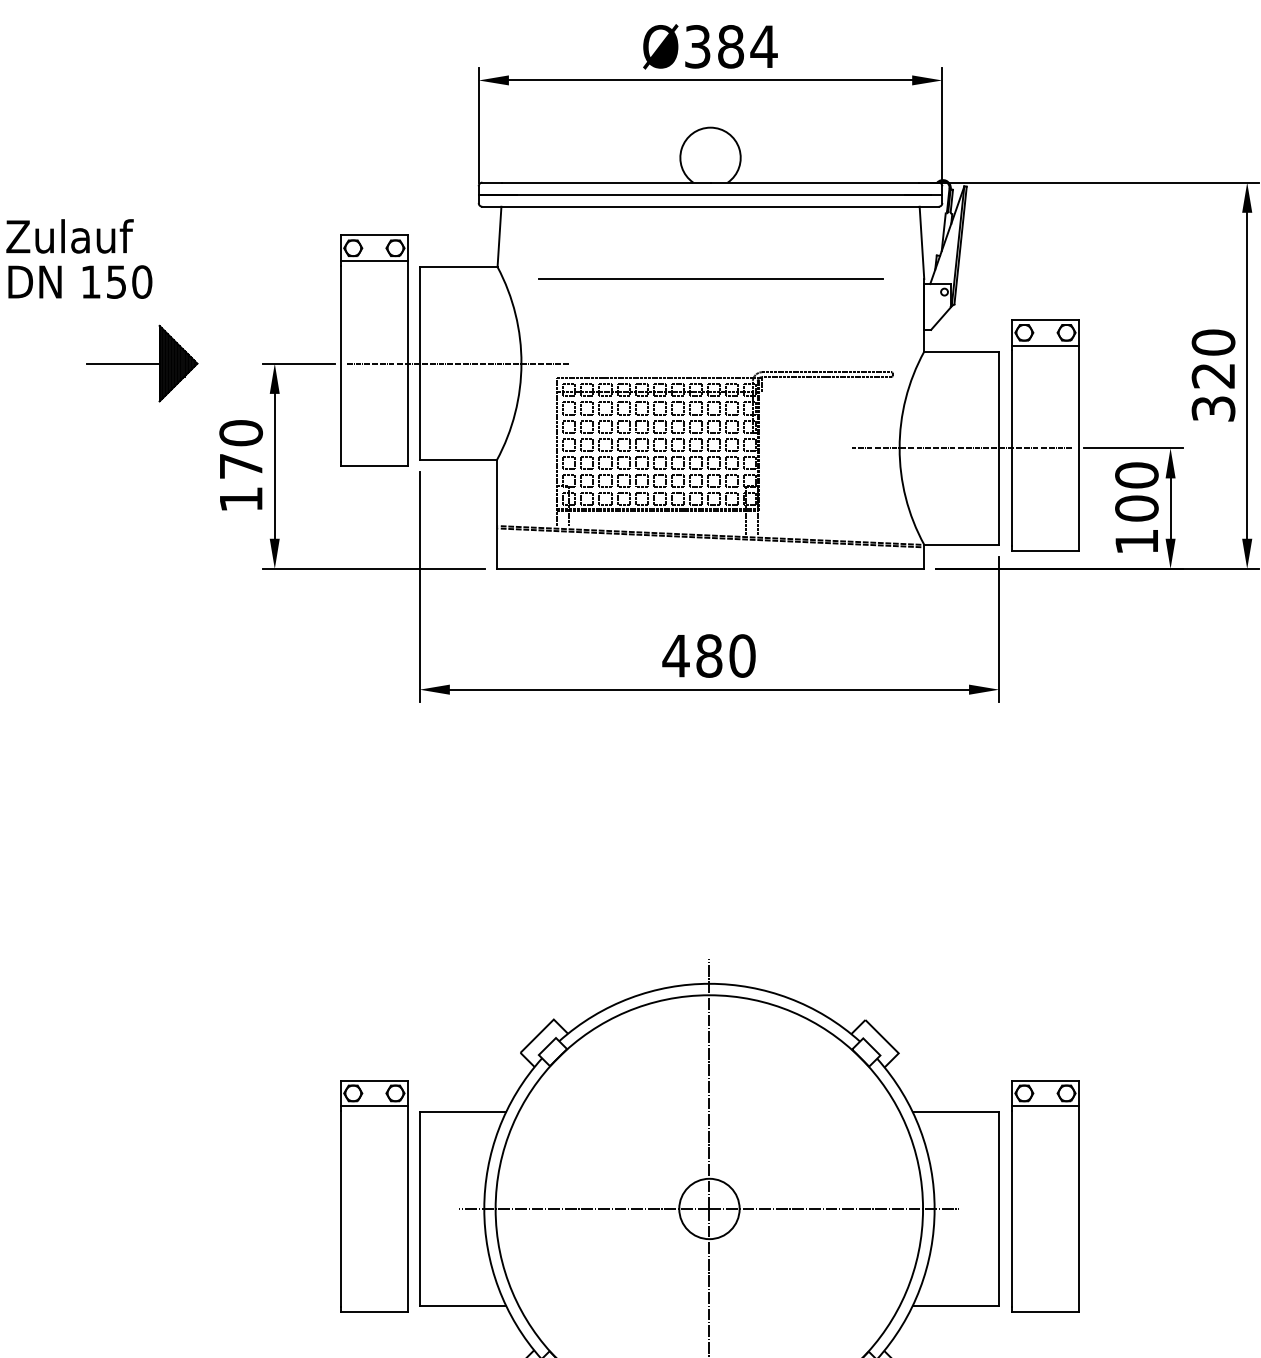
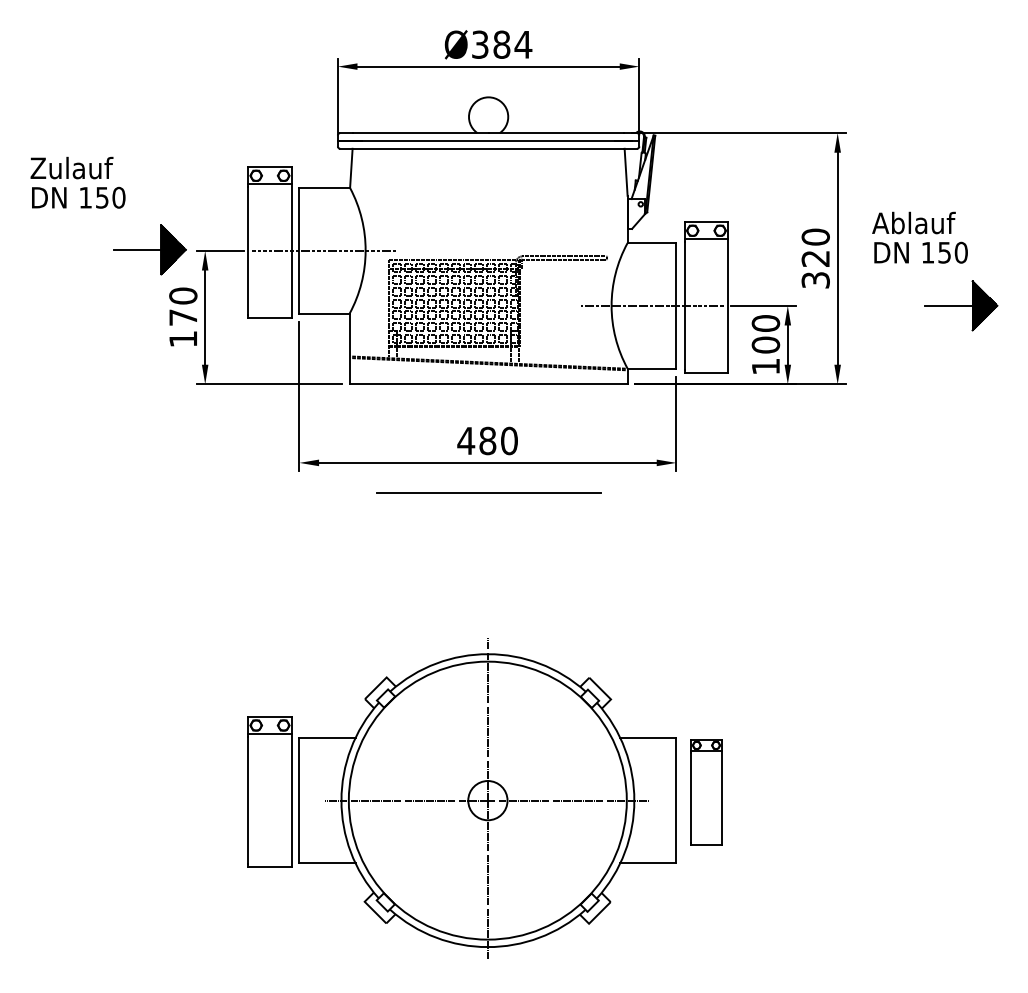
line: (710, 278) -> (488, 492), moved
part: (141, 363) -> (149, 249), moved
part: (1045, 1194) -> (706, 791), size x0.7

